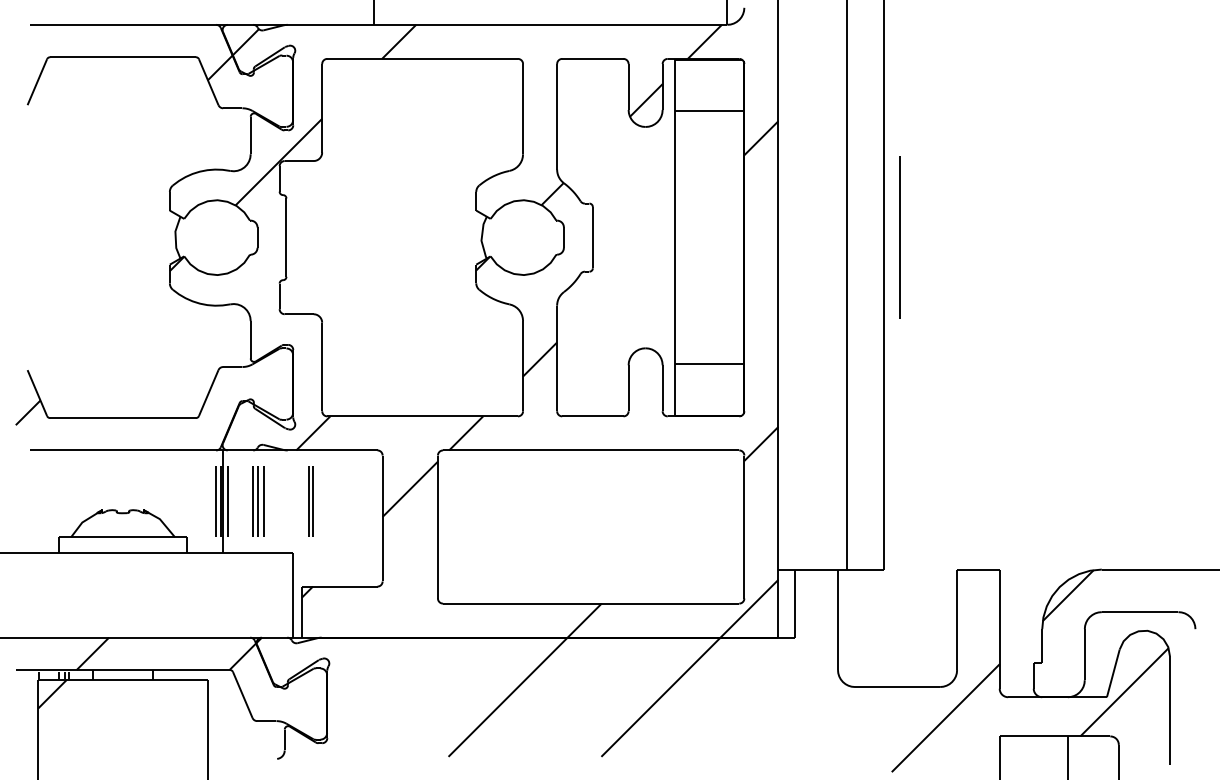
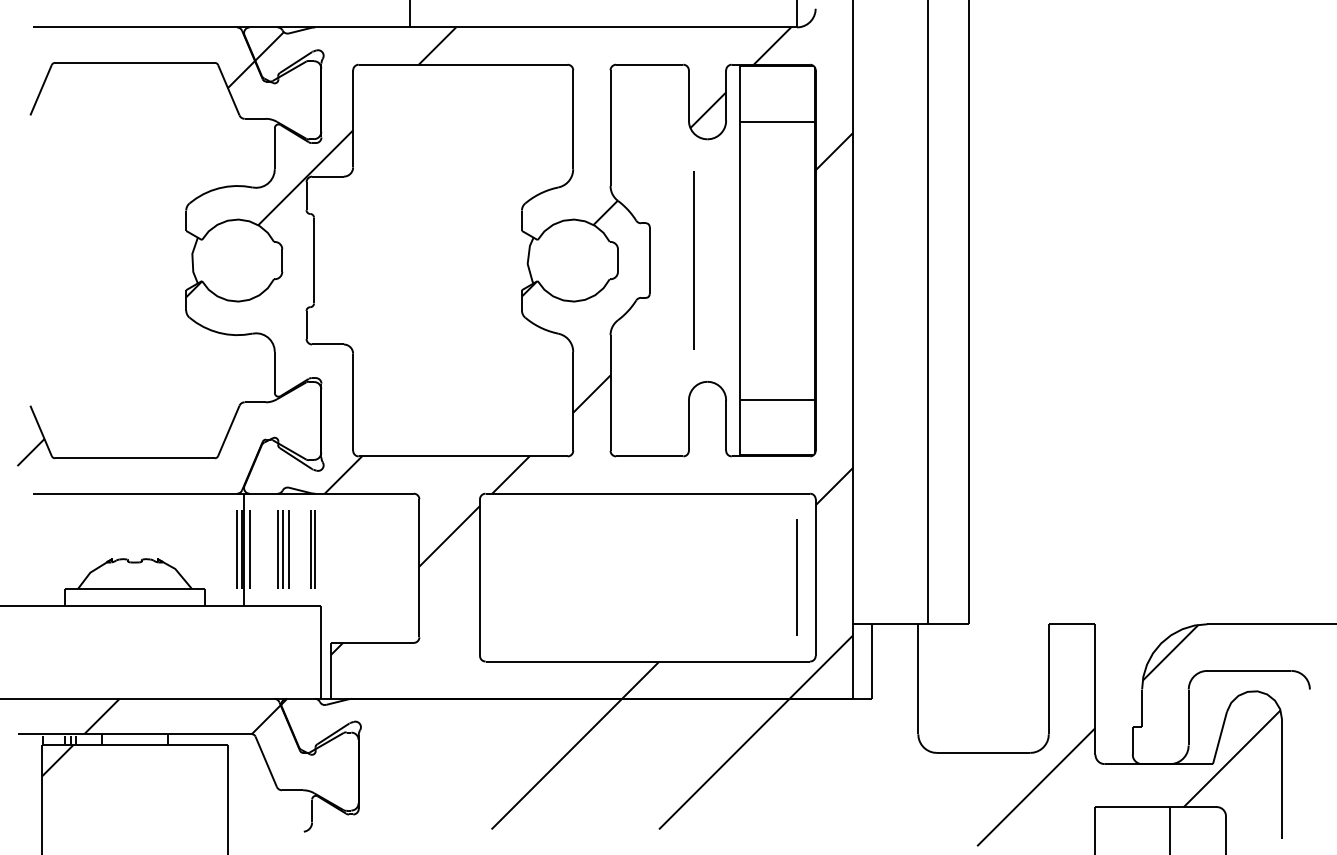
line: (900, 237) -> (693, 260), moved
part: (310, 501) -> (312, 549), moved
line: (726, 526) -> (796, 577), added

